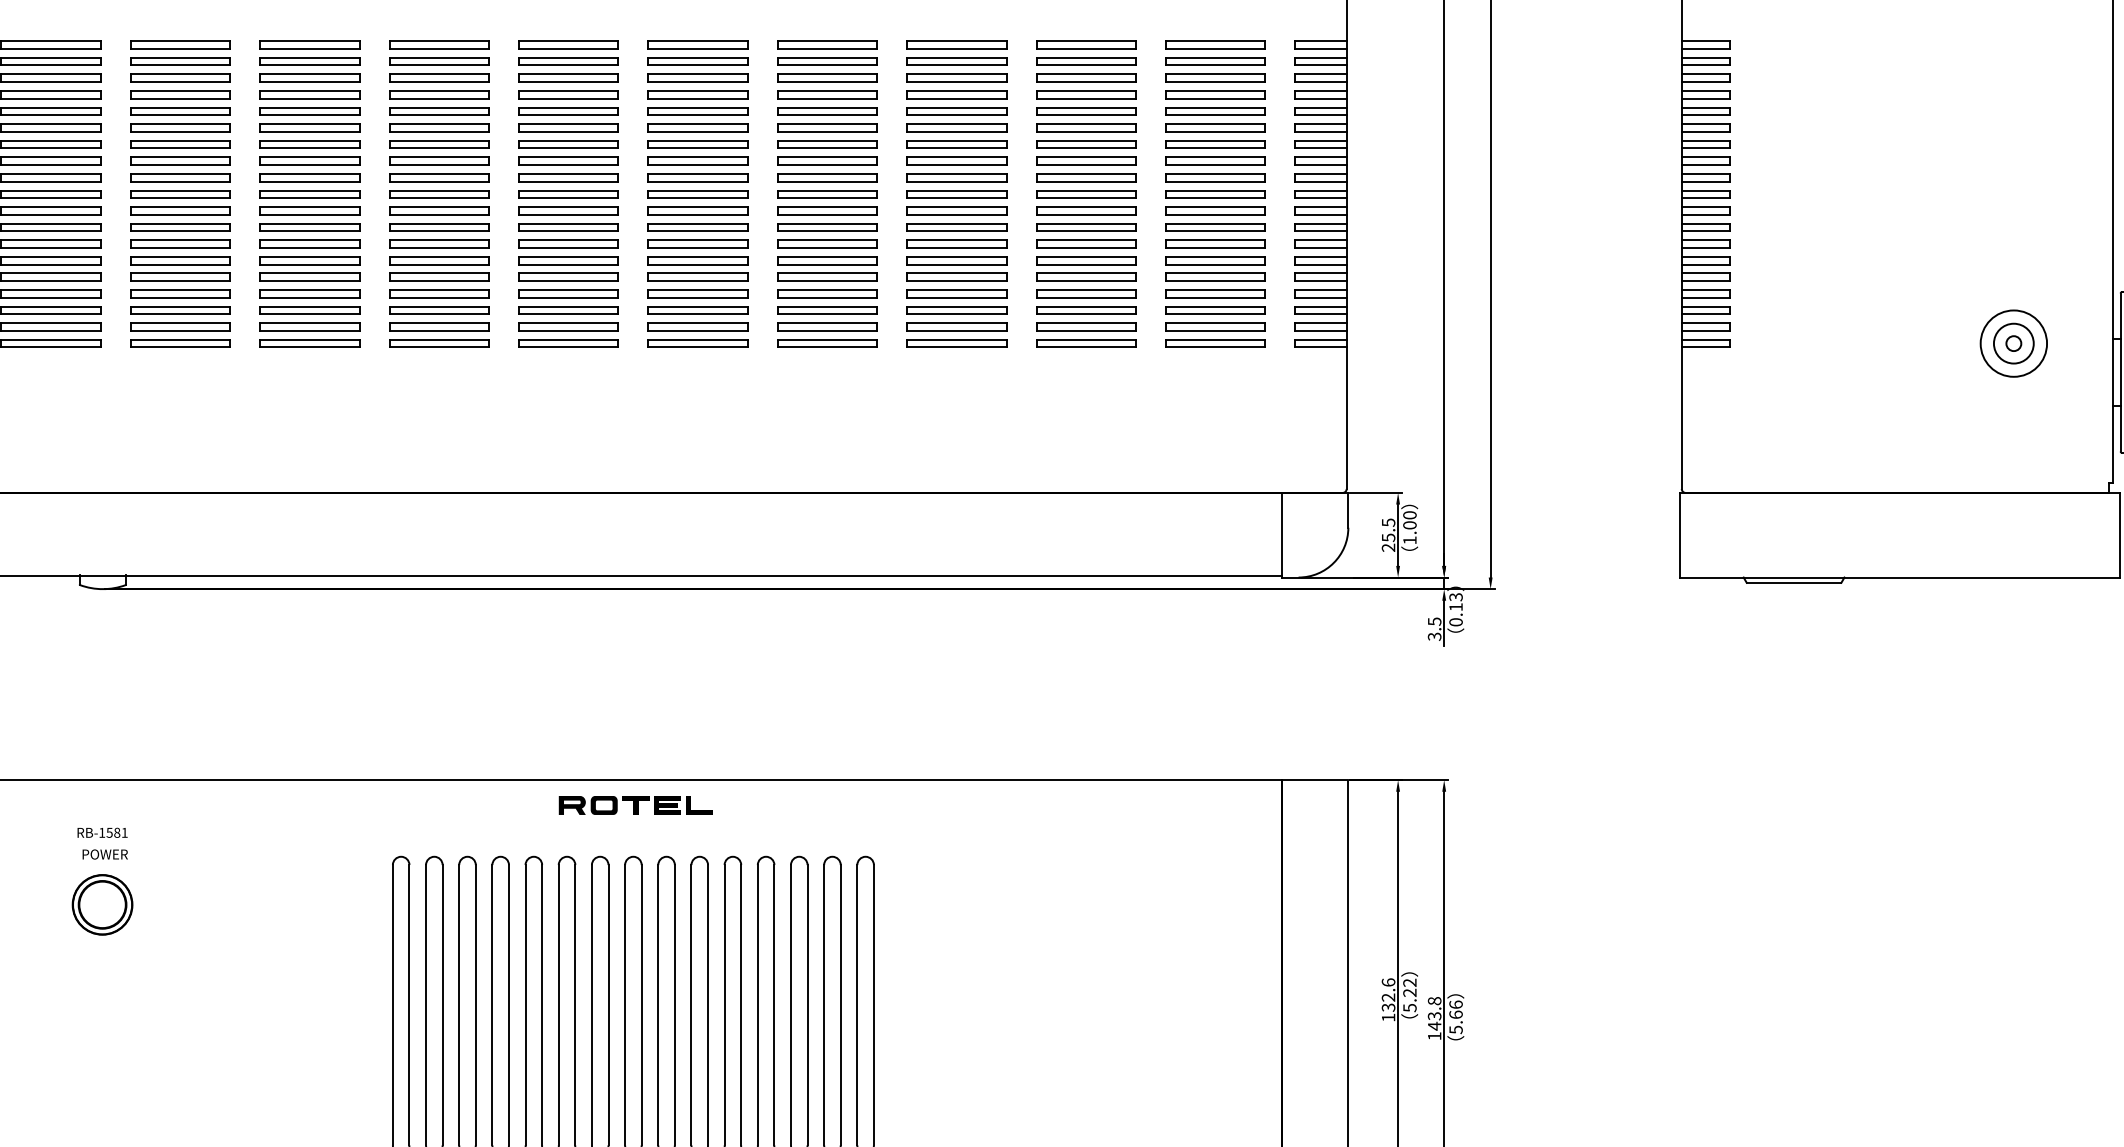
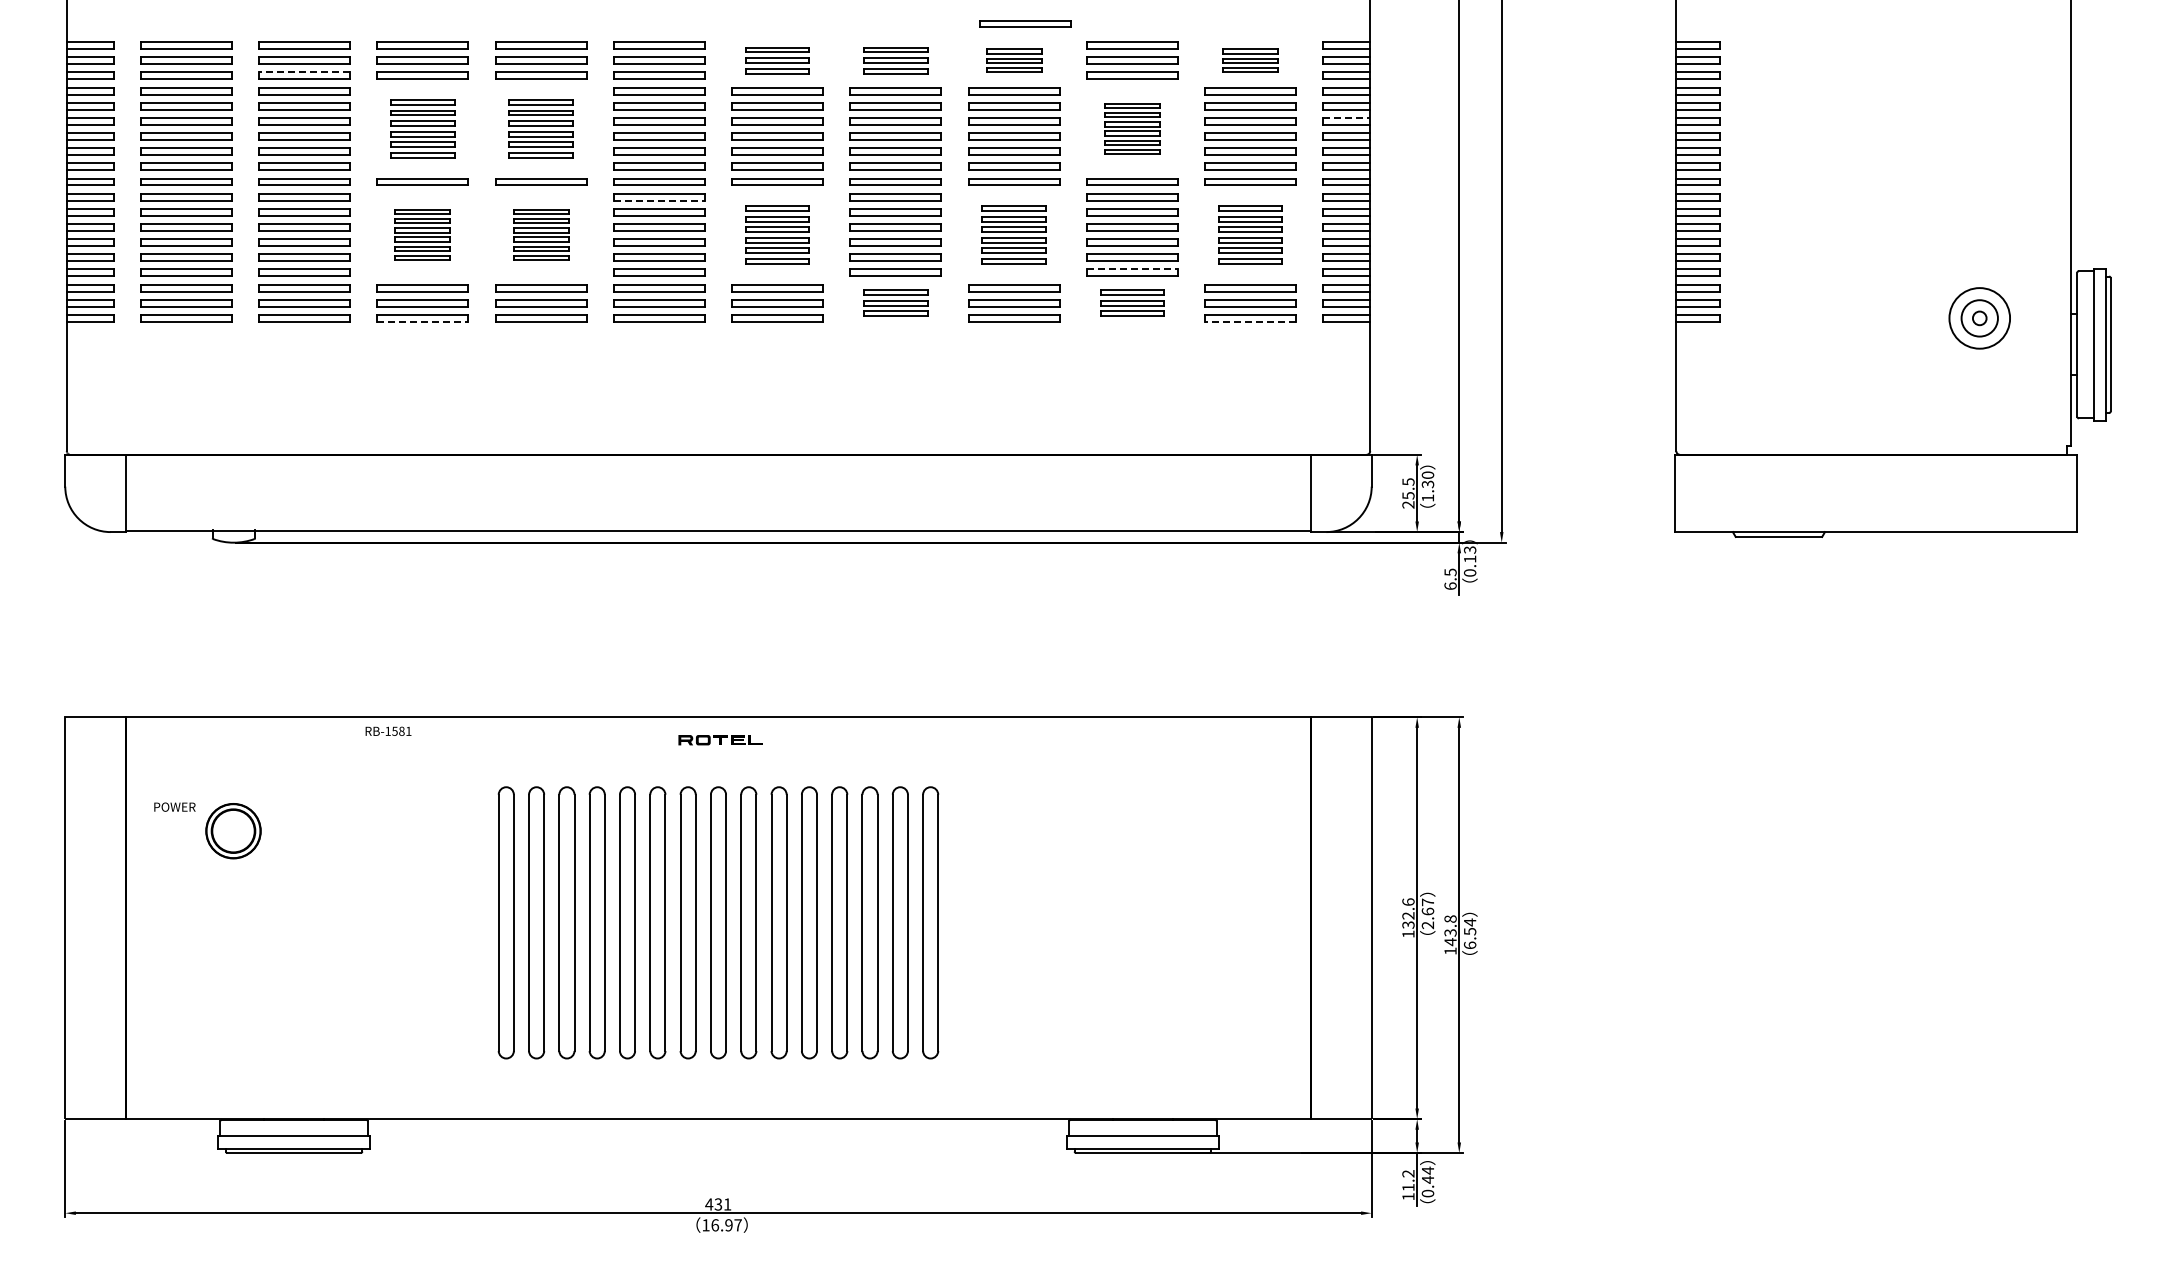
part: (969, 20) -> (1025, 23), added
part: (697, 61) -> (777, 60), size x0.7
part: (827, 61) -> (895, 60), size x0.7
part: (957, 61) -> (1014, 60), size x0.6
part: (1215, 61) -> (1250, 60), size x0.6
line: (180, 74) -> (304, 72), solid -> dashed
line: (1321, 123) -> (1347, 117), solid -> dashed
part: (309, 135) -> (422, 128), size x0.7
part: (439, 135) -> (541, 128), size x0.7
part: (1086, 135) -> (1132, 128), size x0.6
line: (568, 214) -> (659, 200), solid -> dashed
part: (309, 251) -> (422, 234), size x0.6
part: (439, 251) -> (541, 234), size x0.6
part: (697, 251) -> (777, 234), size x0.7
part: (957, 251) -> (1014, 234), size x0.7
part: (1215, 251) -> (1250, 234), size x0.7
line: (1086, 290) -> (1132, 269), solid -> dashed
part: (827, 327) -> (895, 303), size x0.7
part: (1086, 327) -> (1132, 303), size x0.7
line: (310, 347) -> (423, 321), solid -> dashed
line: (1214, 347) -> (1249, 321), solid -> dashed
text: (1409, 525) -> (1427, 484), 1.00 -> 1.30
text: (1434, 635) -> (1450, 585), 3.5 -> 6.5
part: (635, 804) -> (720, 739), size x0.6
text: (102, 831) -> (388, 730), moved
text: (104, 853) -> (174, 806), moved
text: (1409, 994) -> (1427, 913), 5.22 -> 2.67
text: (1455, 1016) -> (1469, 933), 5.66 -> 6.54

